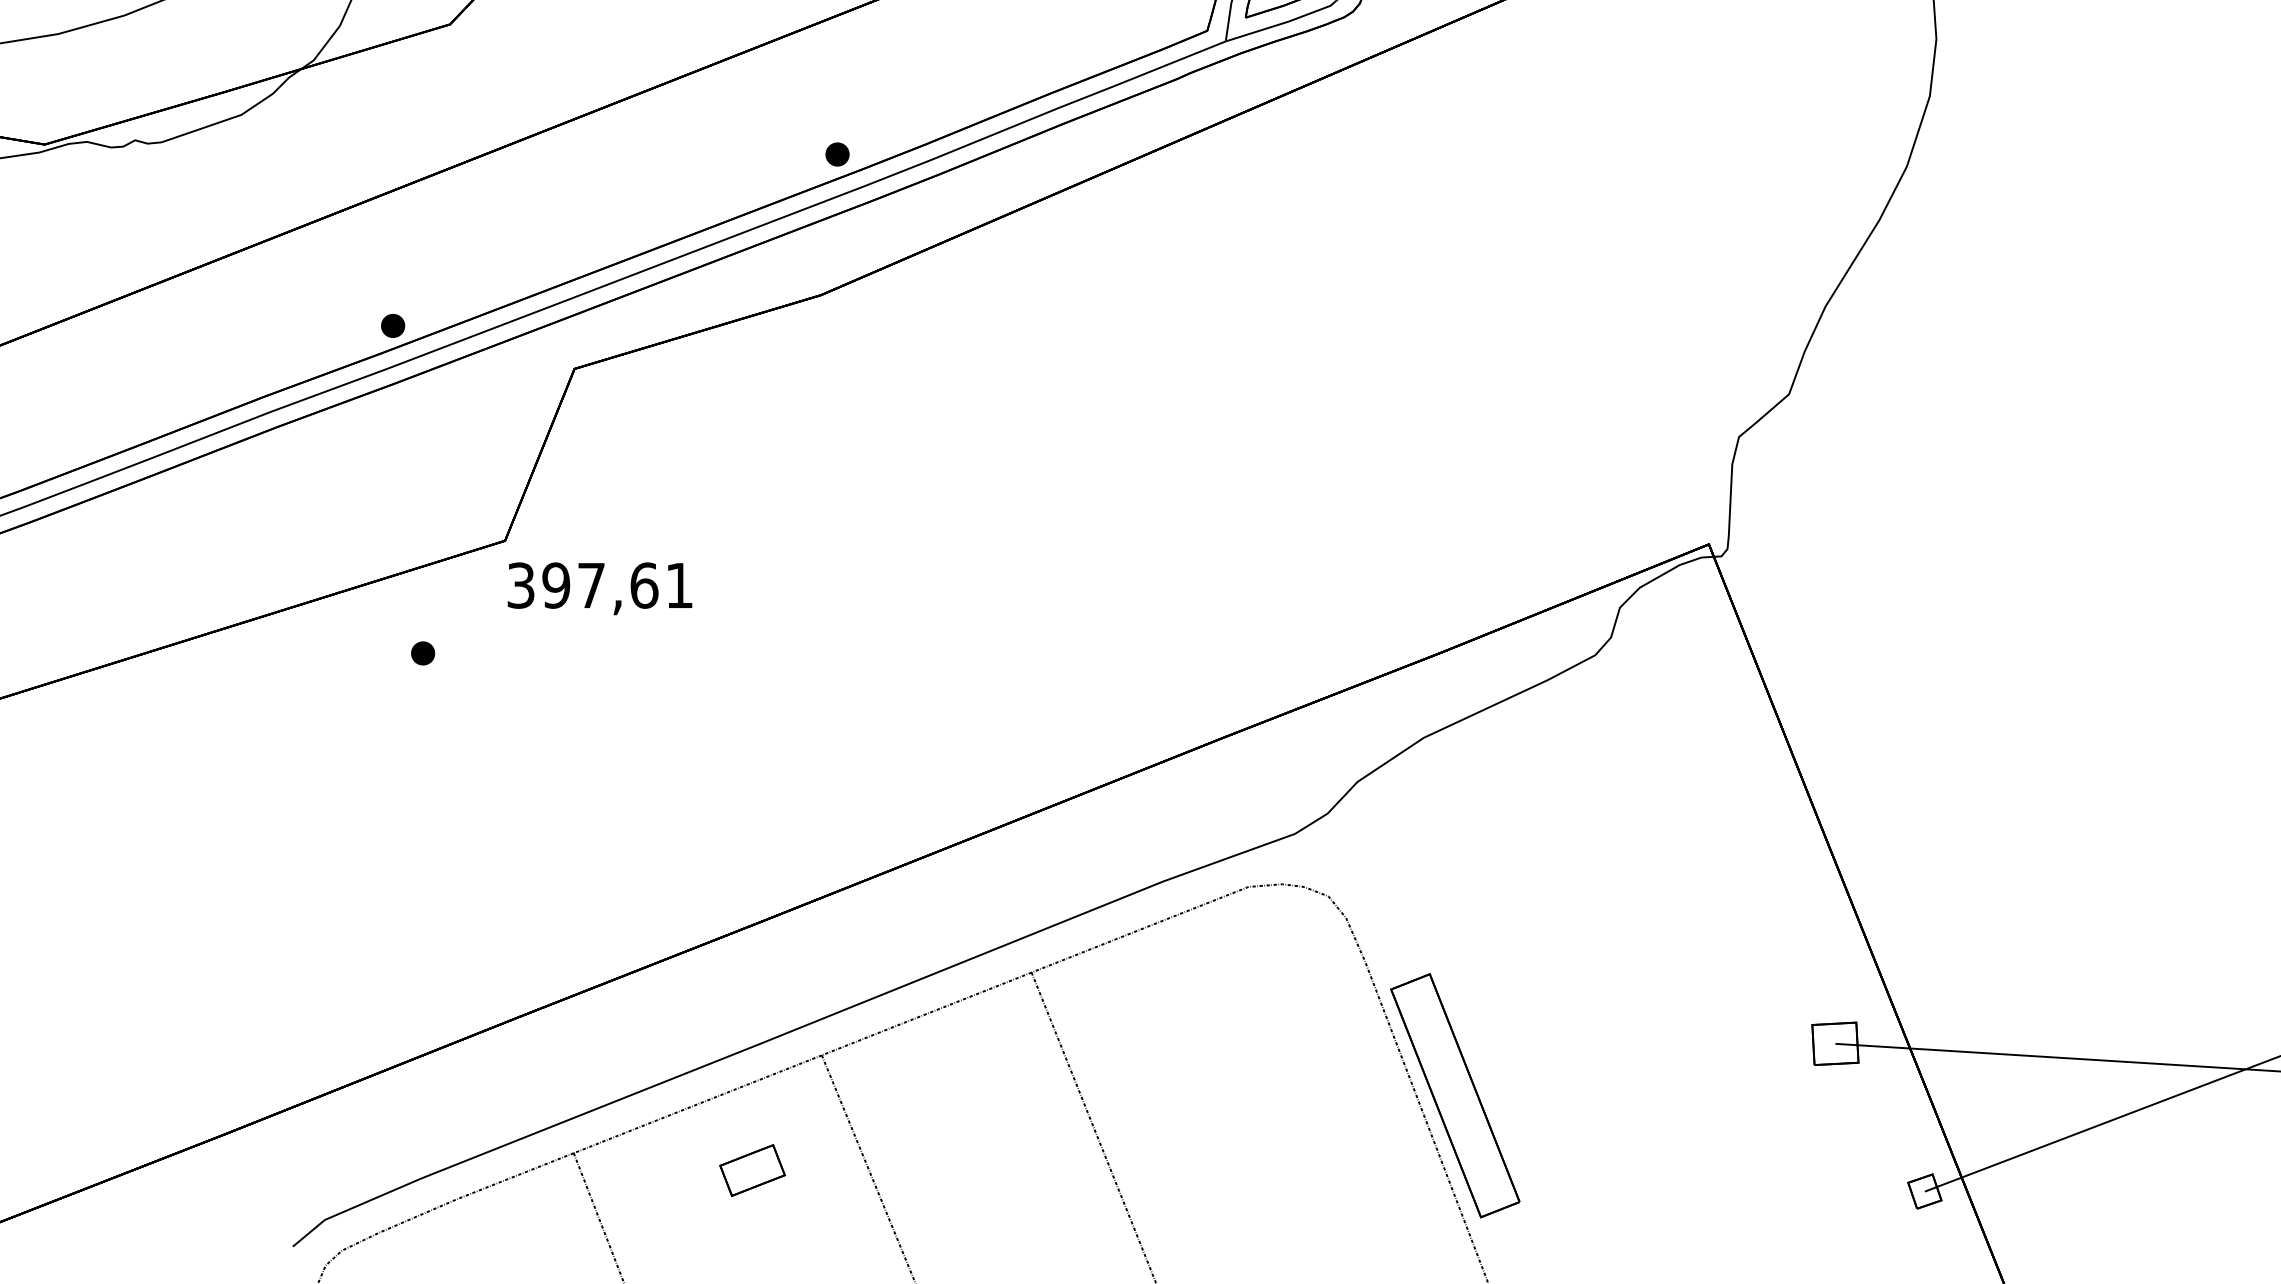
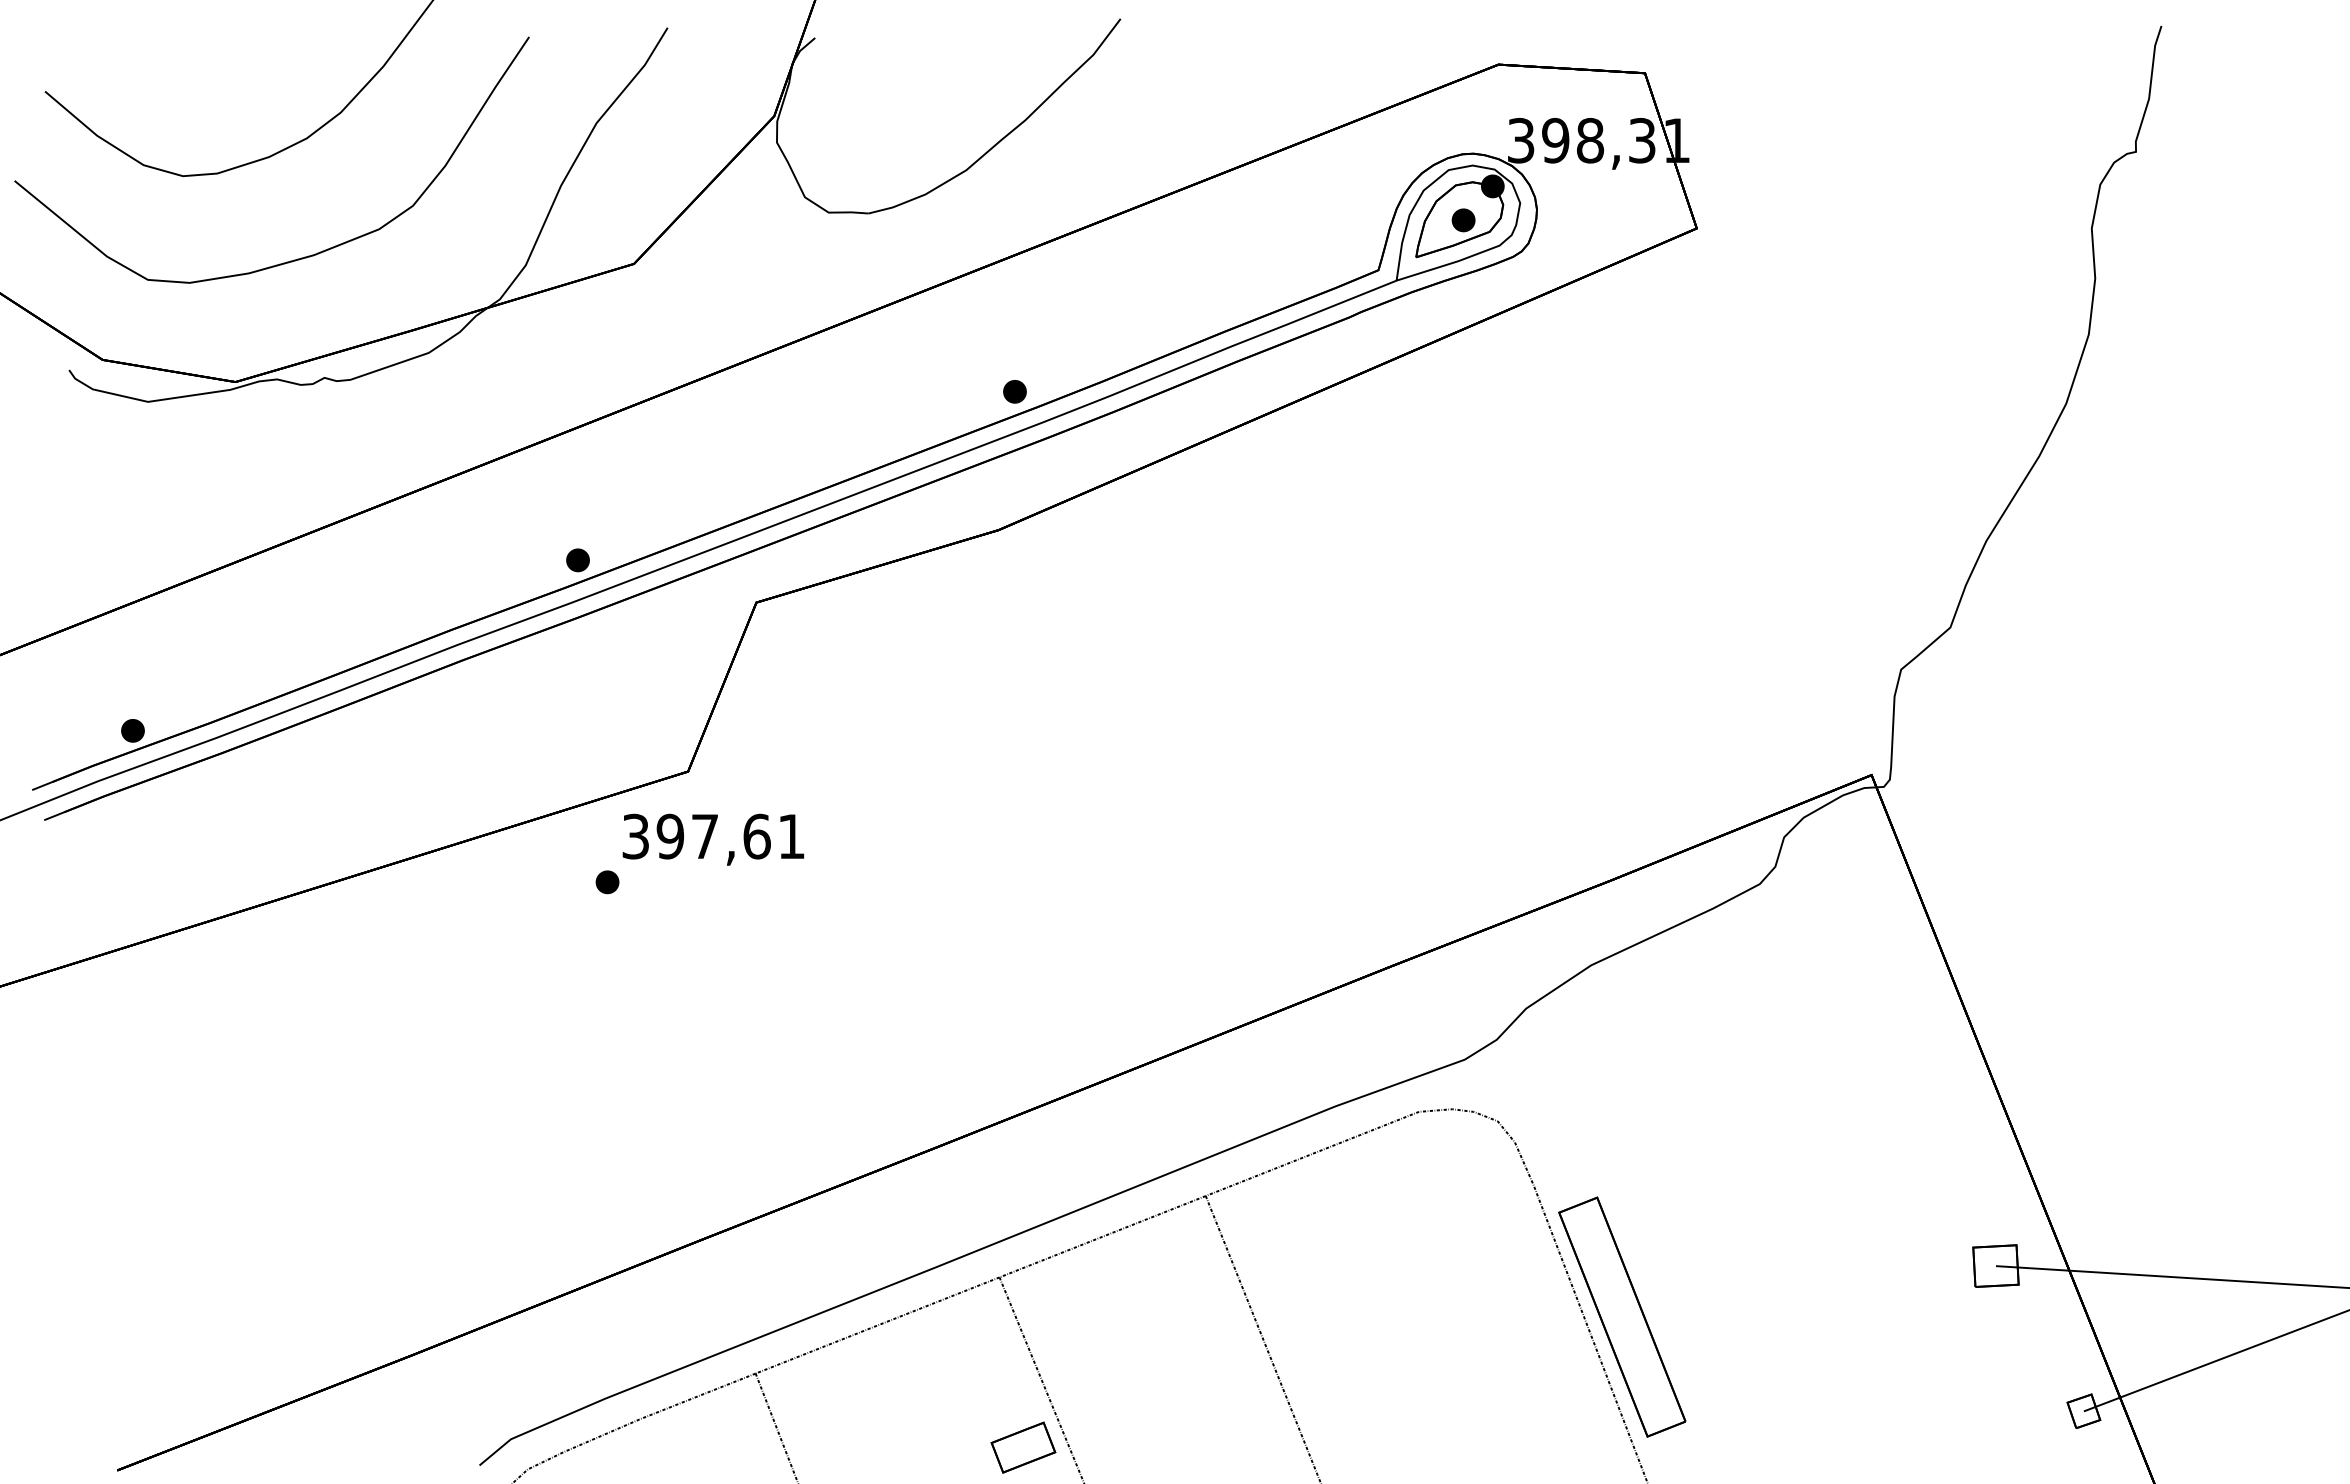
text: (600, 588) -> (713, 839), moved
part: (752, 1170) -> (1023, 1447), moved

